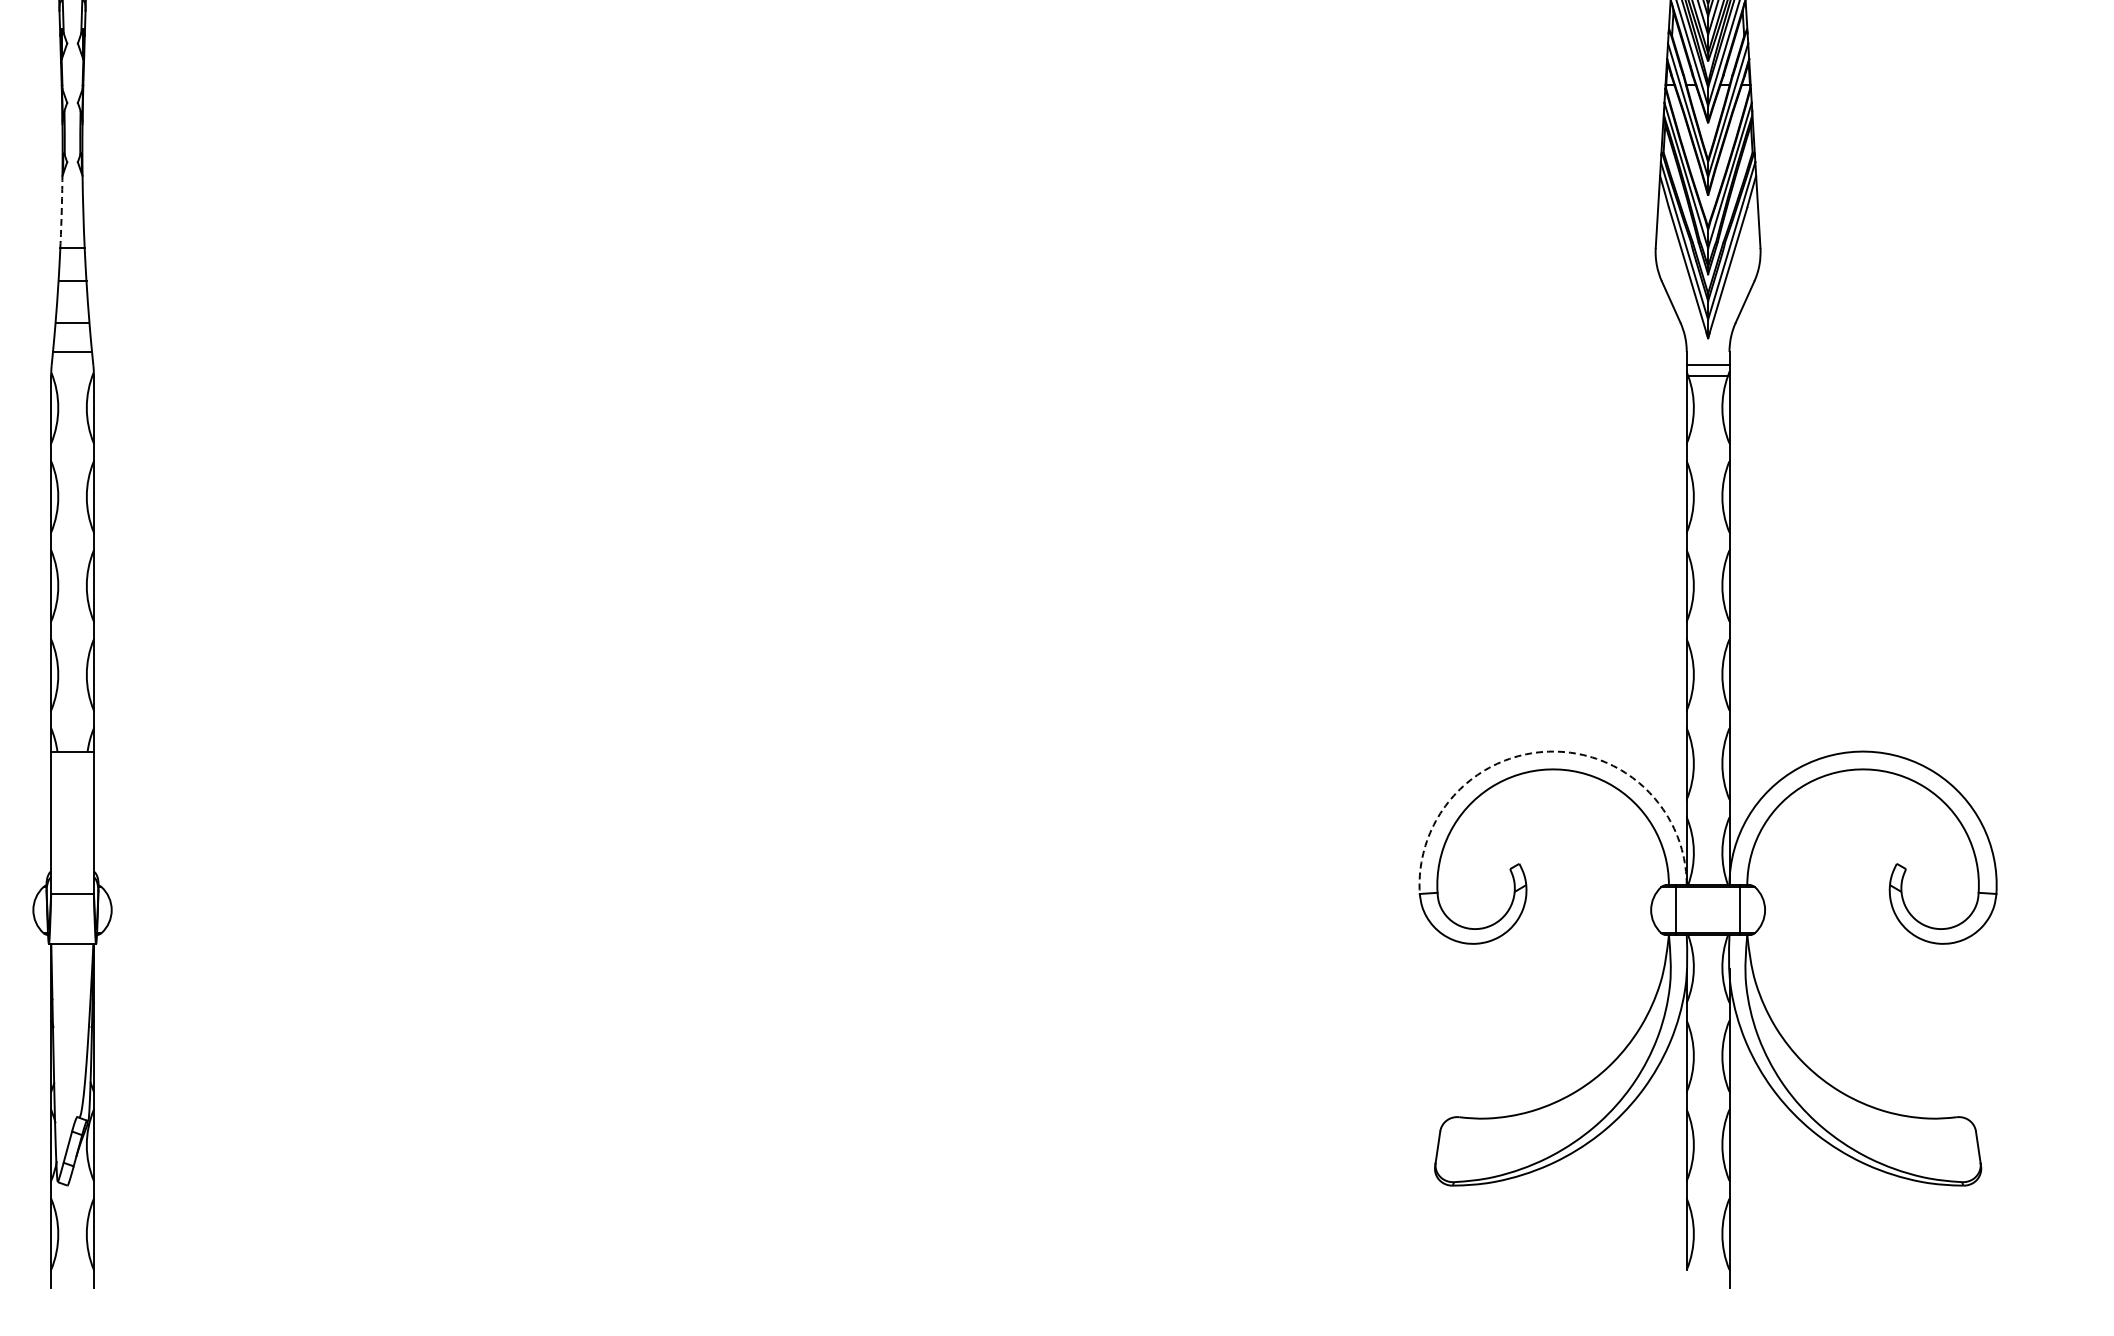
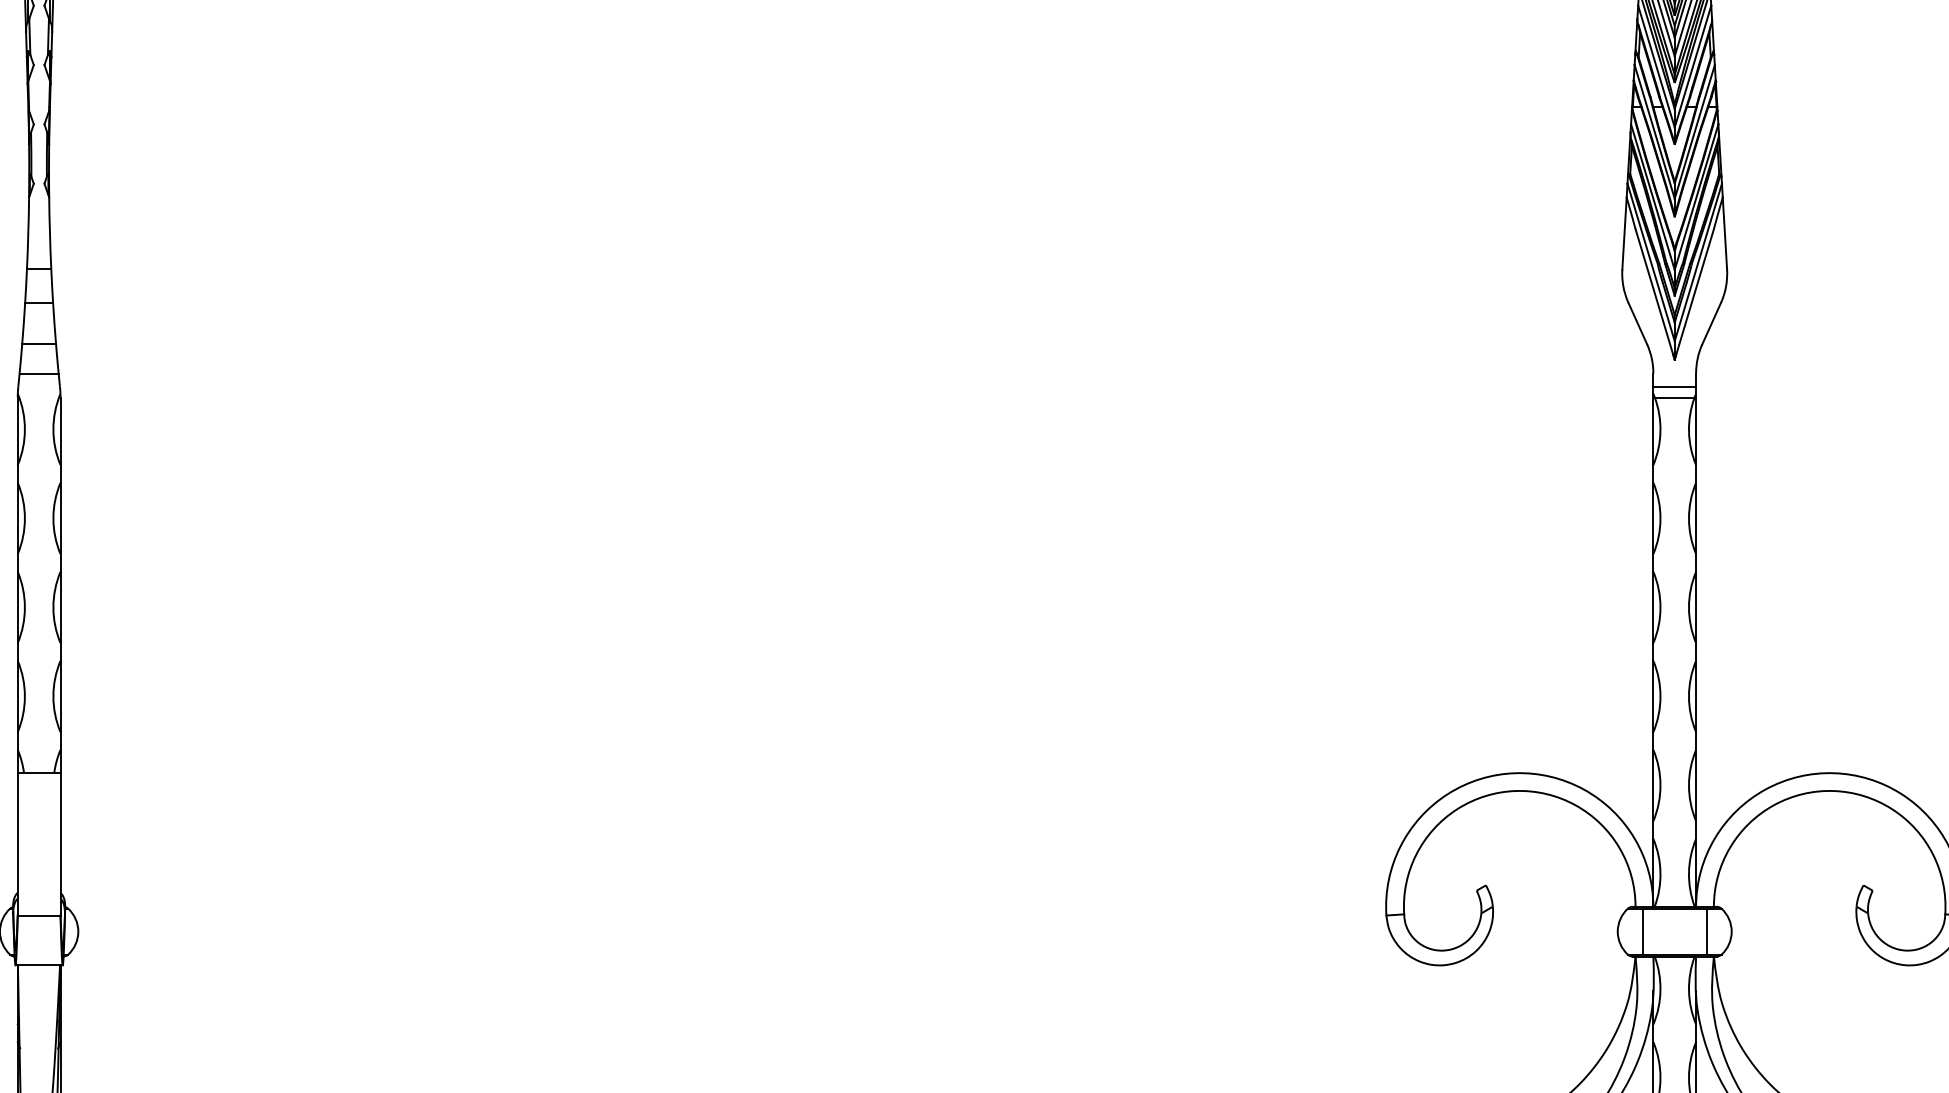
arc: (61, 211) -> (28, 233), dashed -> solid
arc: (1548, 751) -> (1515, 773), dashed -> solid

